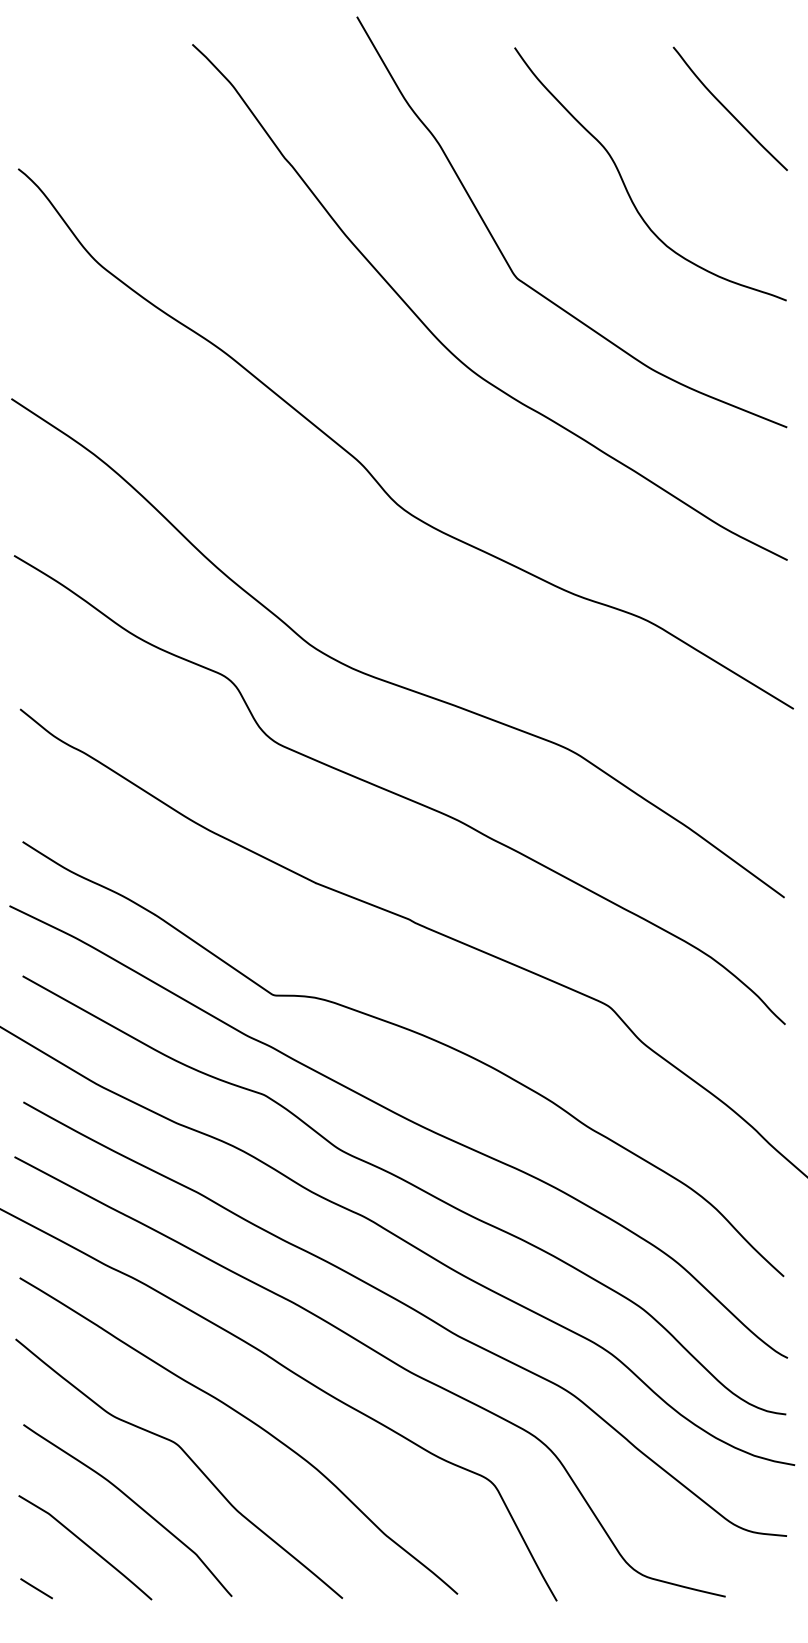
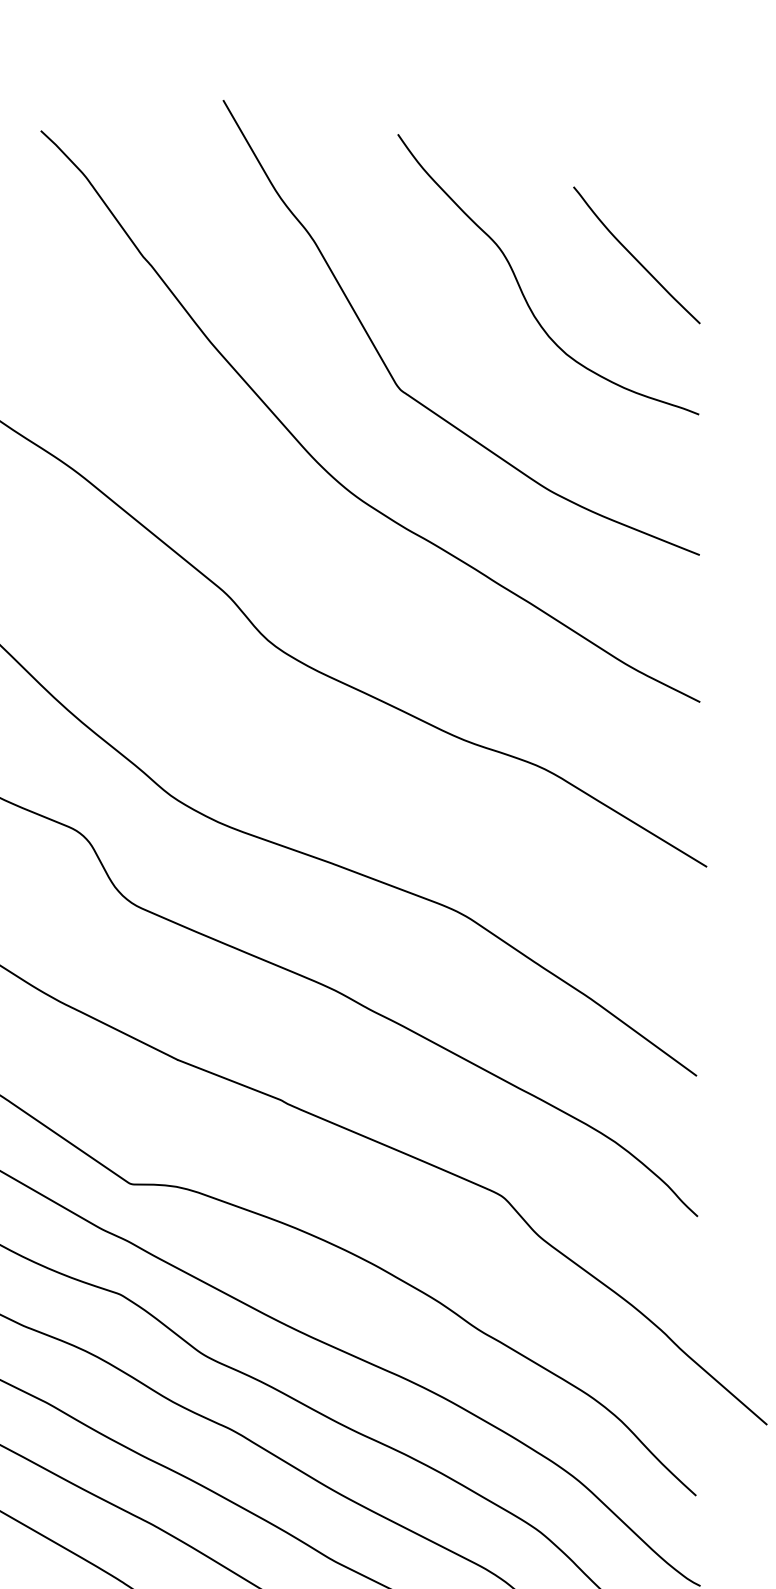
curve: (728, 109) -> (634, 256), moved

